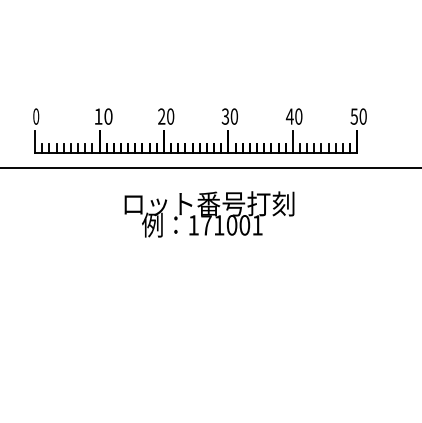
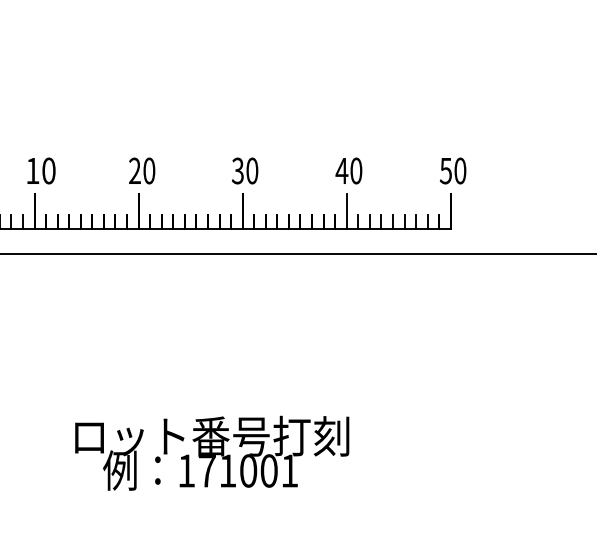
text: (209, 214) -> (212, 453), moved

